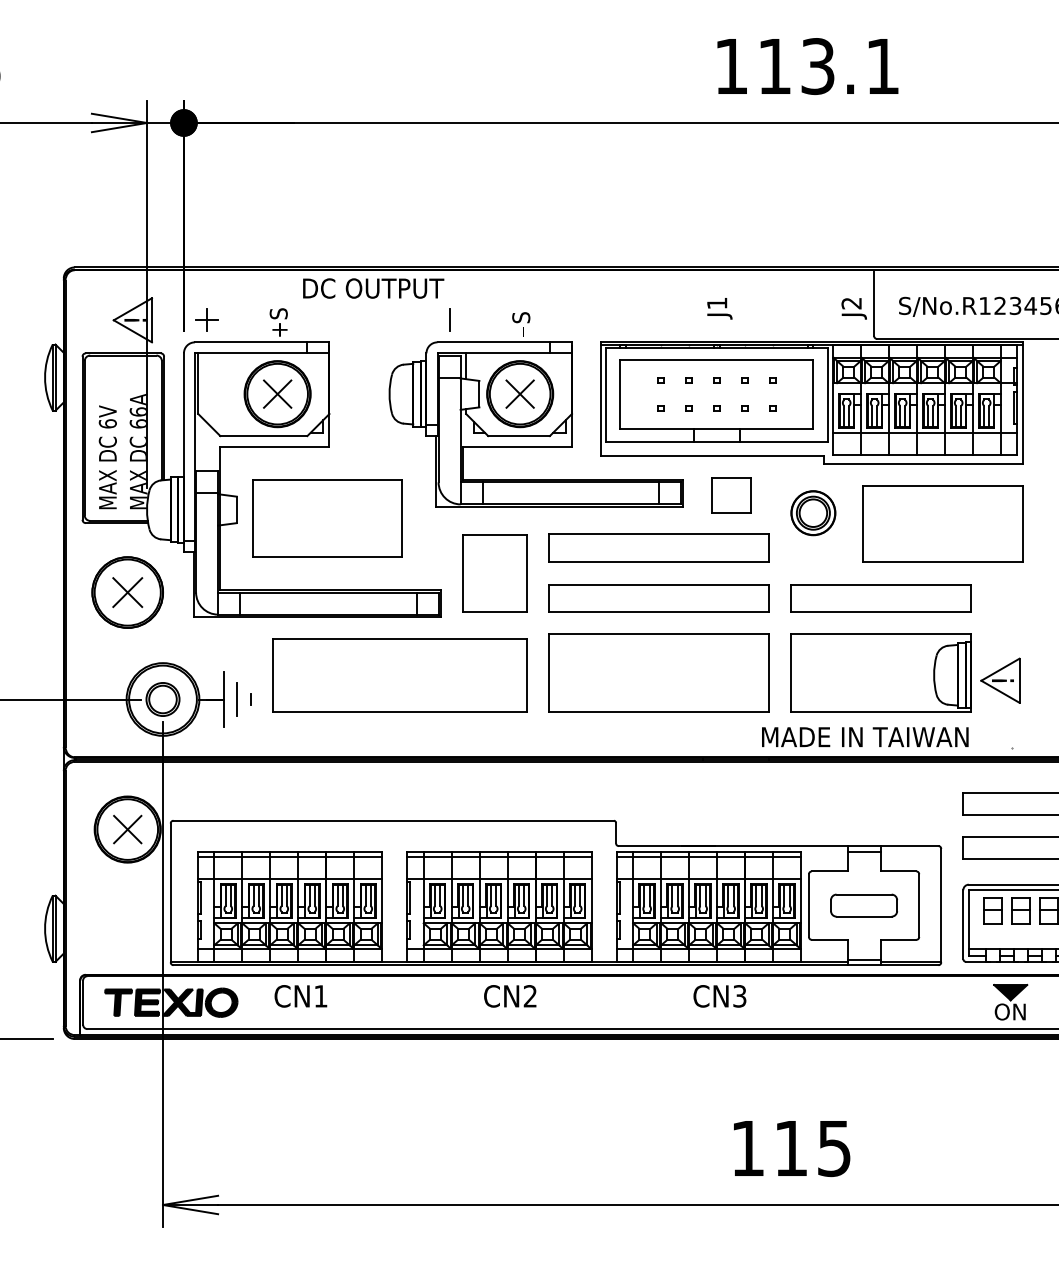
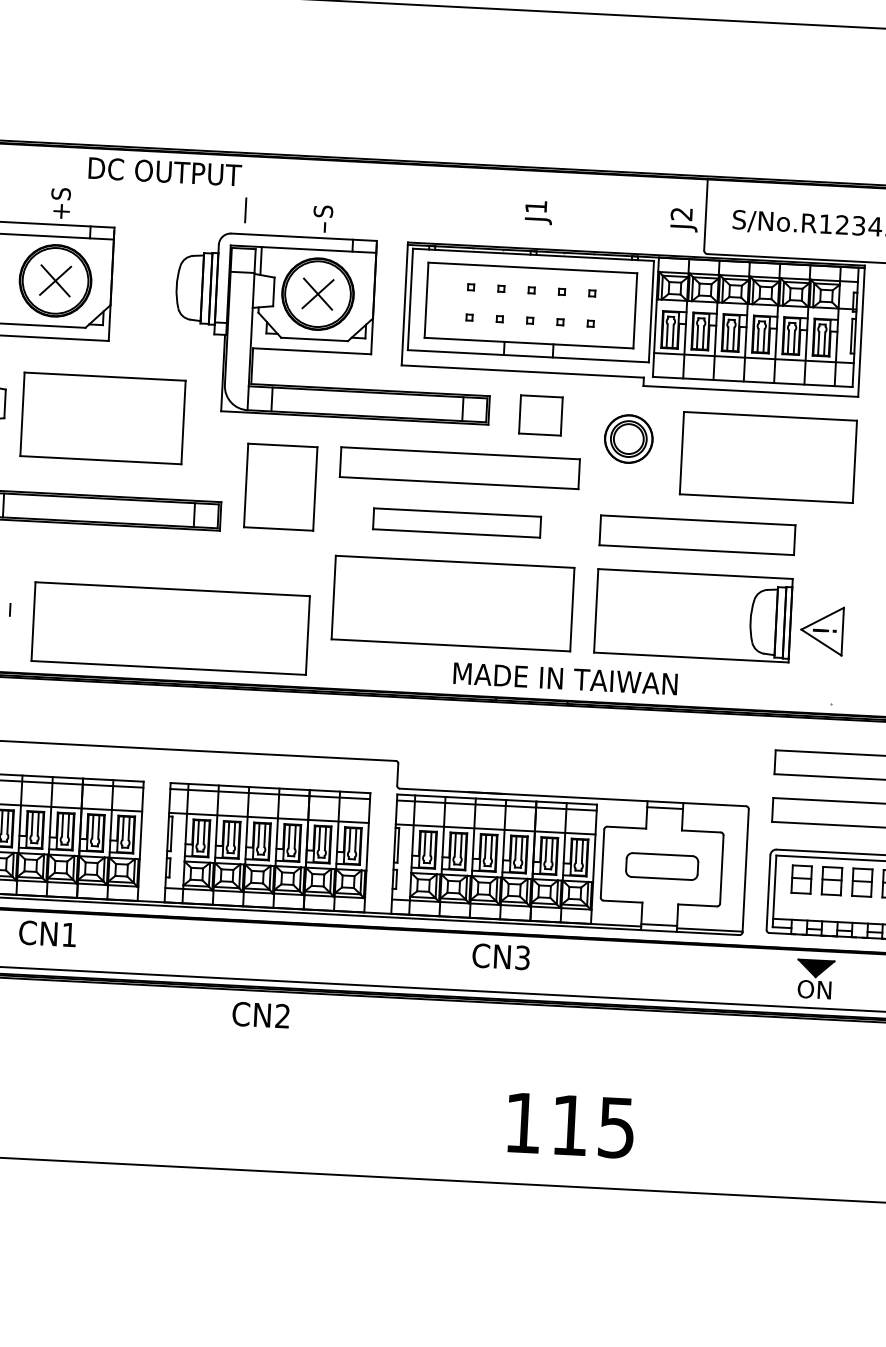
part: (658, 598) -> (456, 522), size x0.7
part: (399, 675) -> (170, 628), moved
text: (865, 737) -> (565, 679), moved
text: (510, 996) -> (261, 1015), moved

